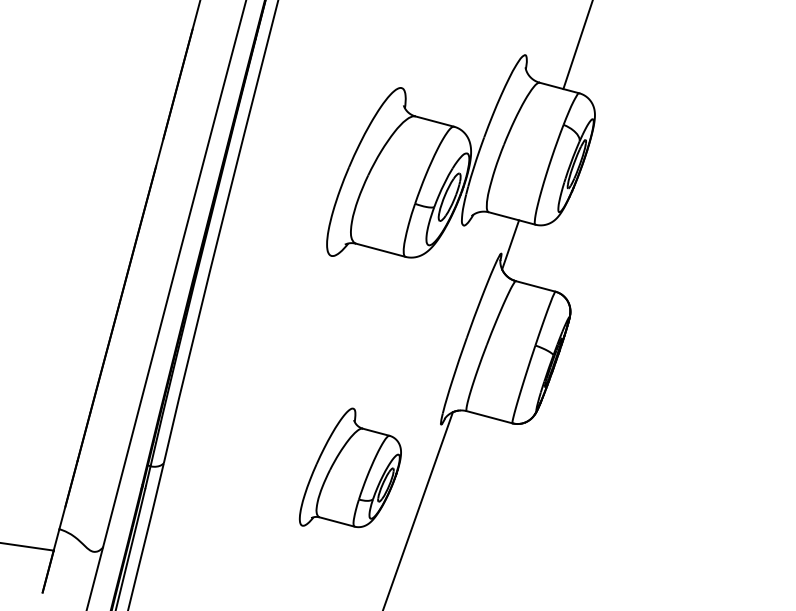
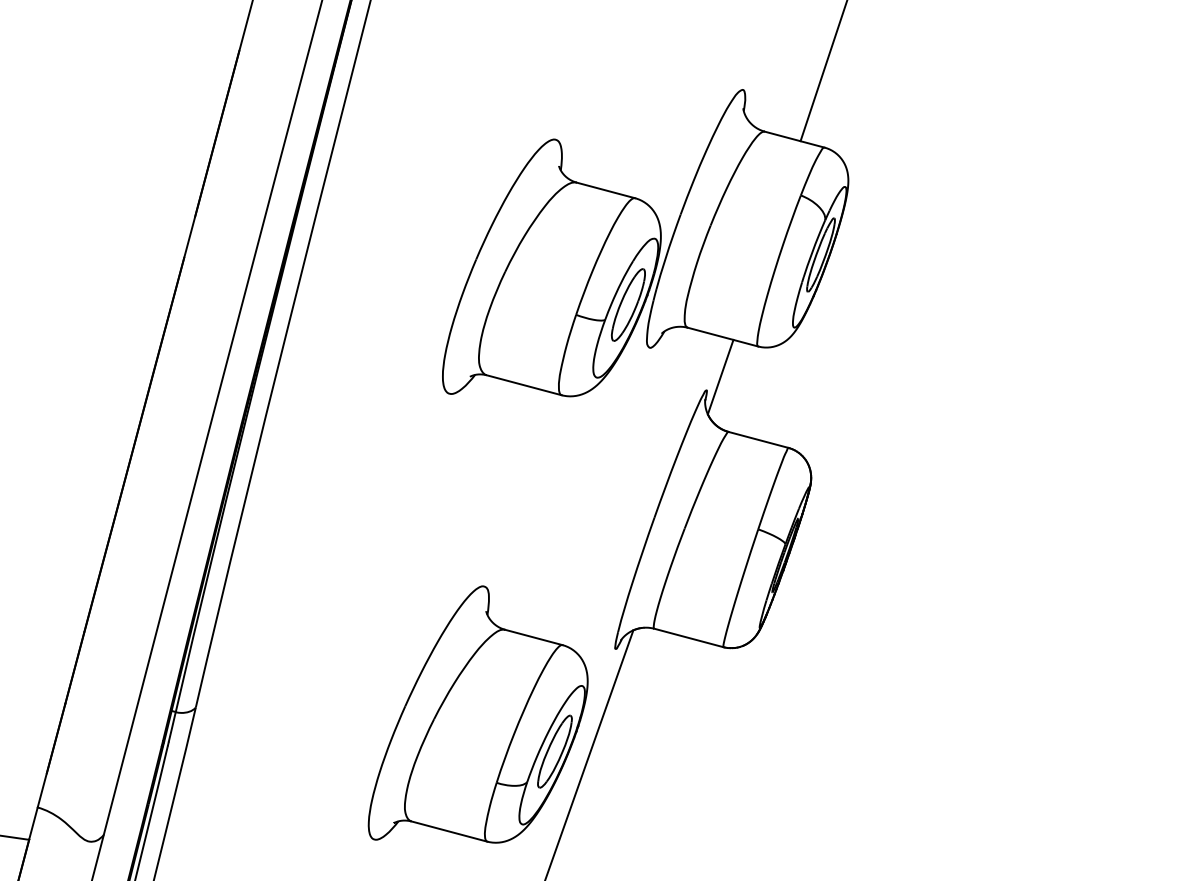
part: (350, 467) -> (478, 714), size x1.43

